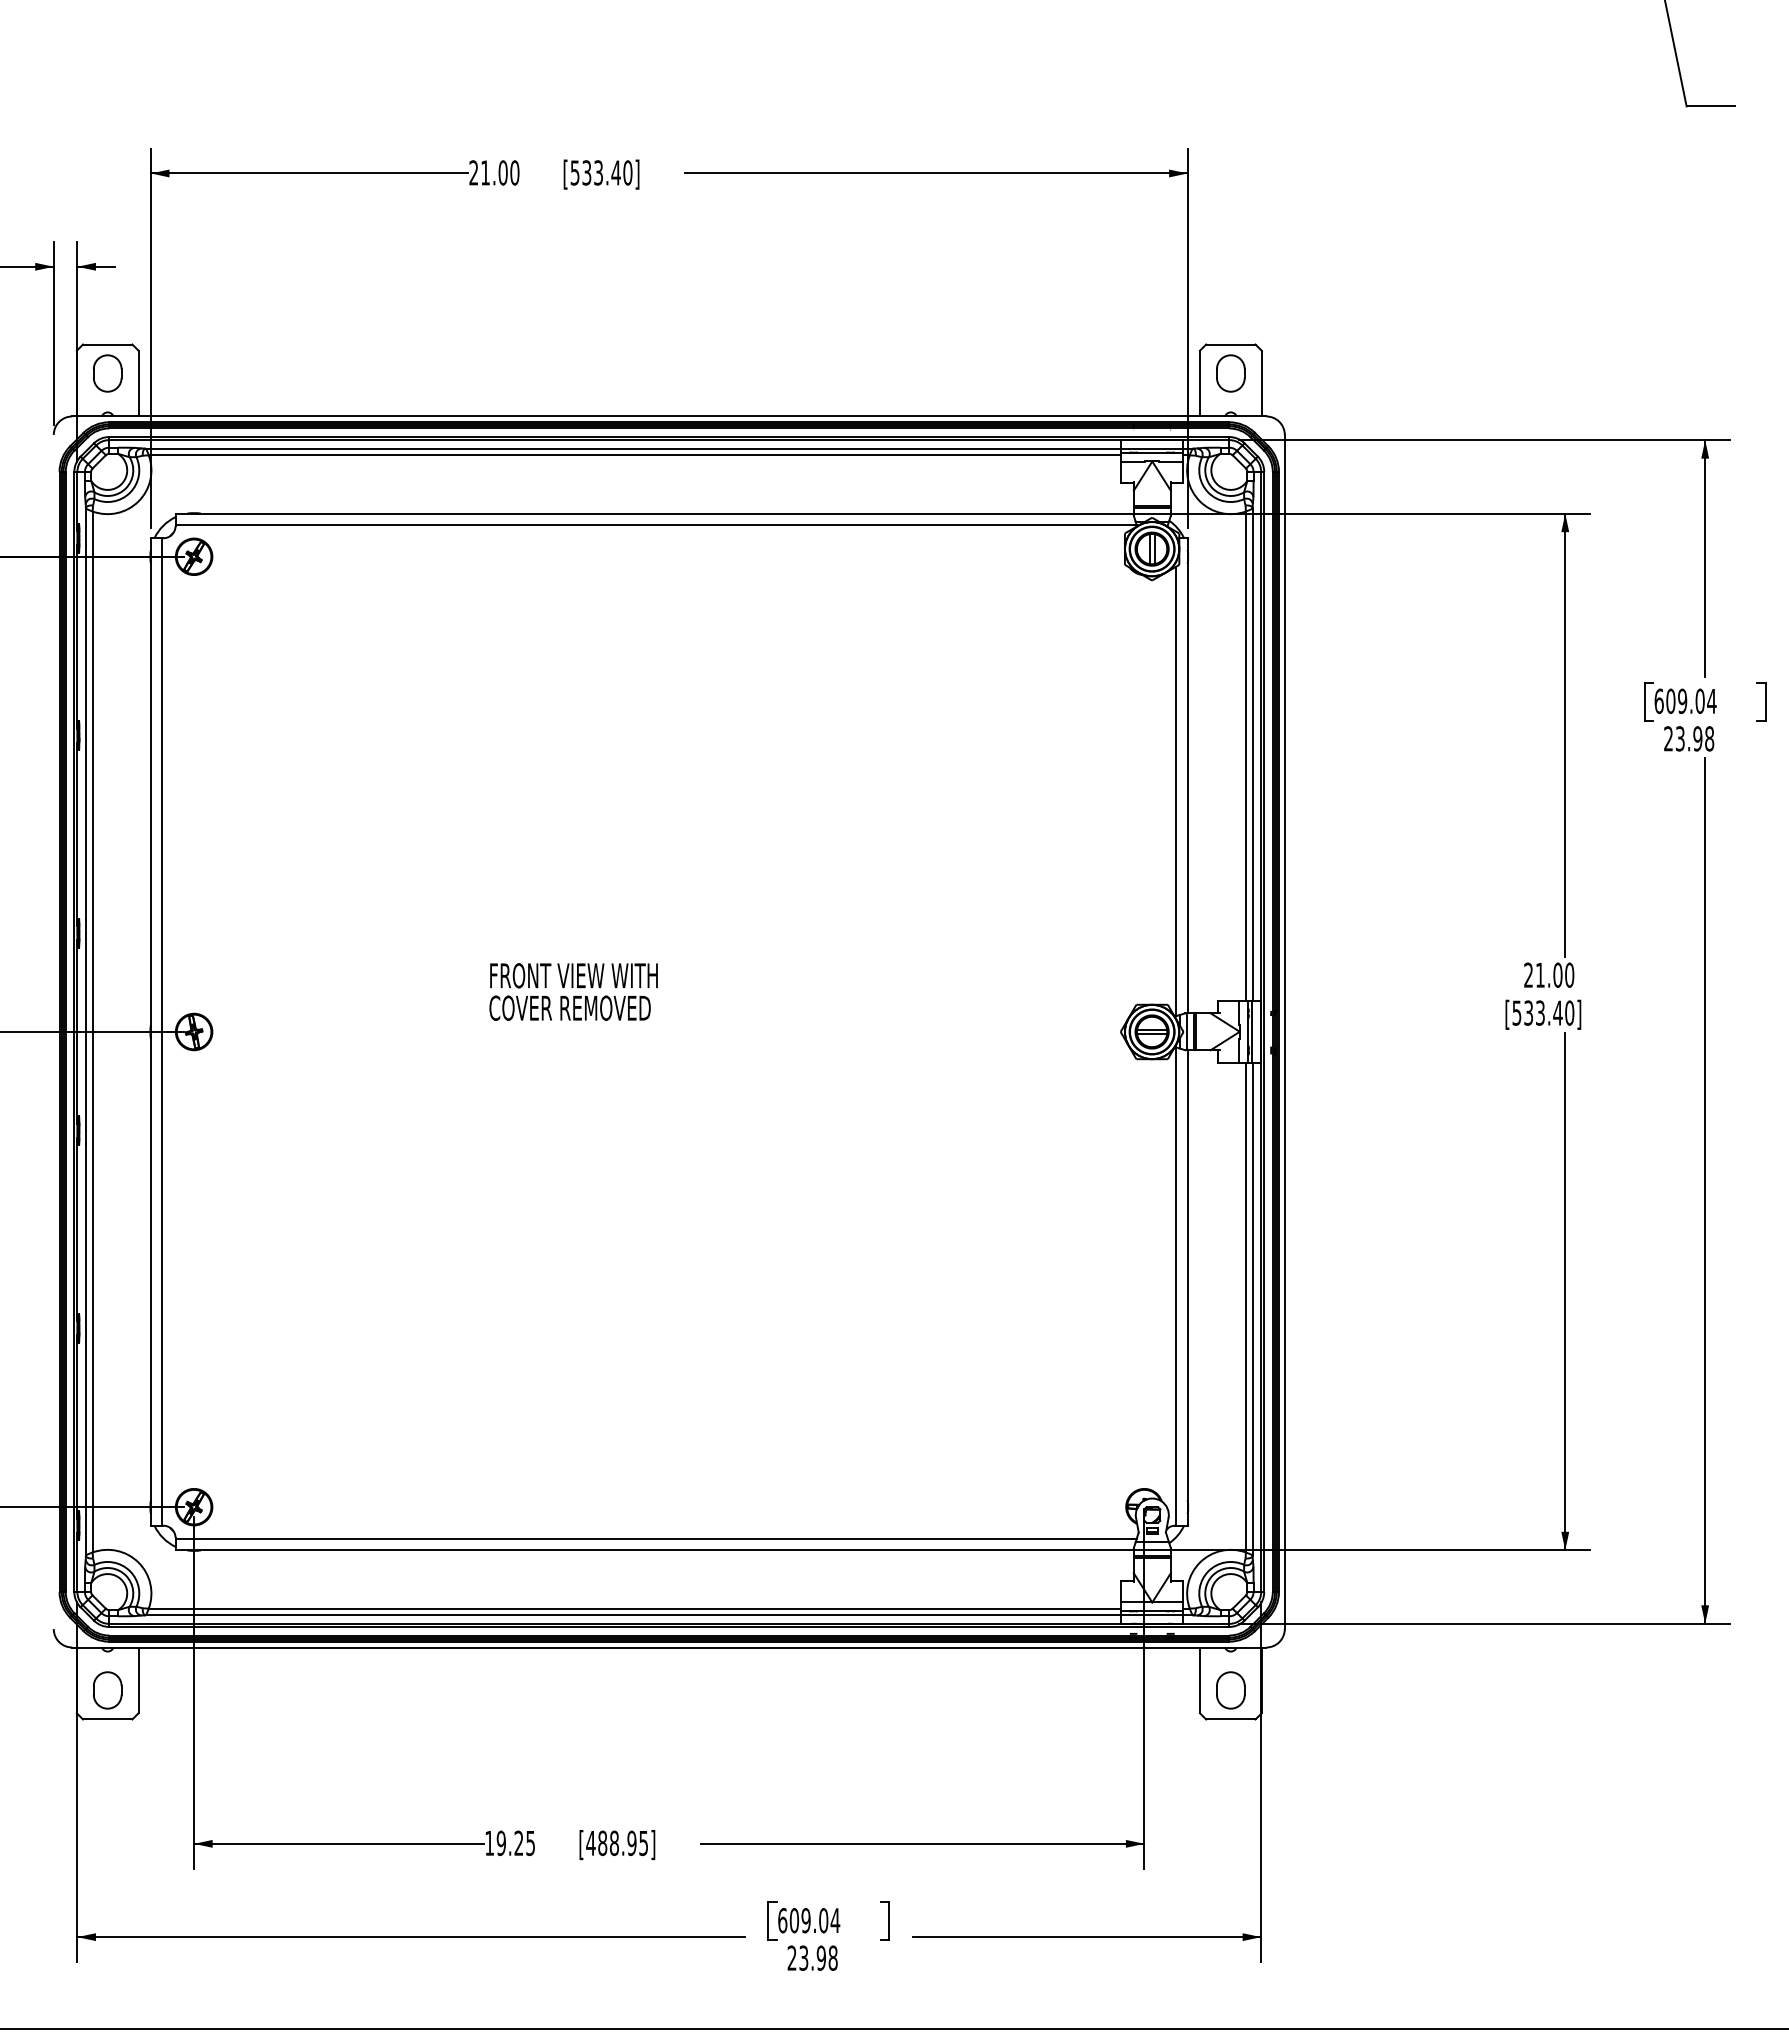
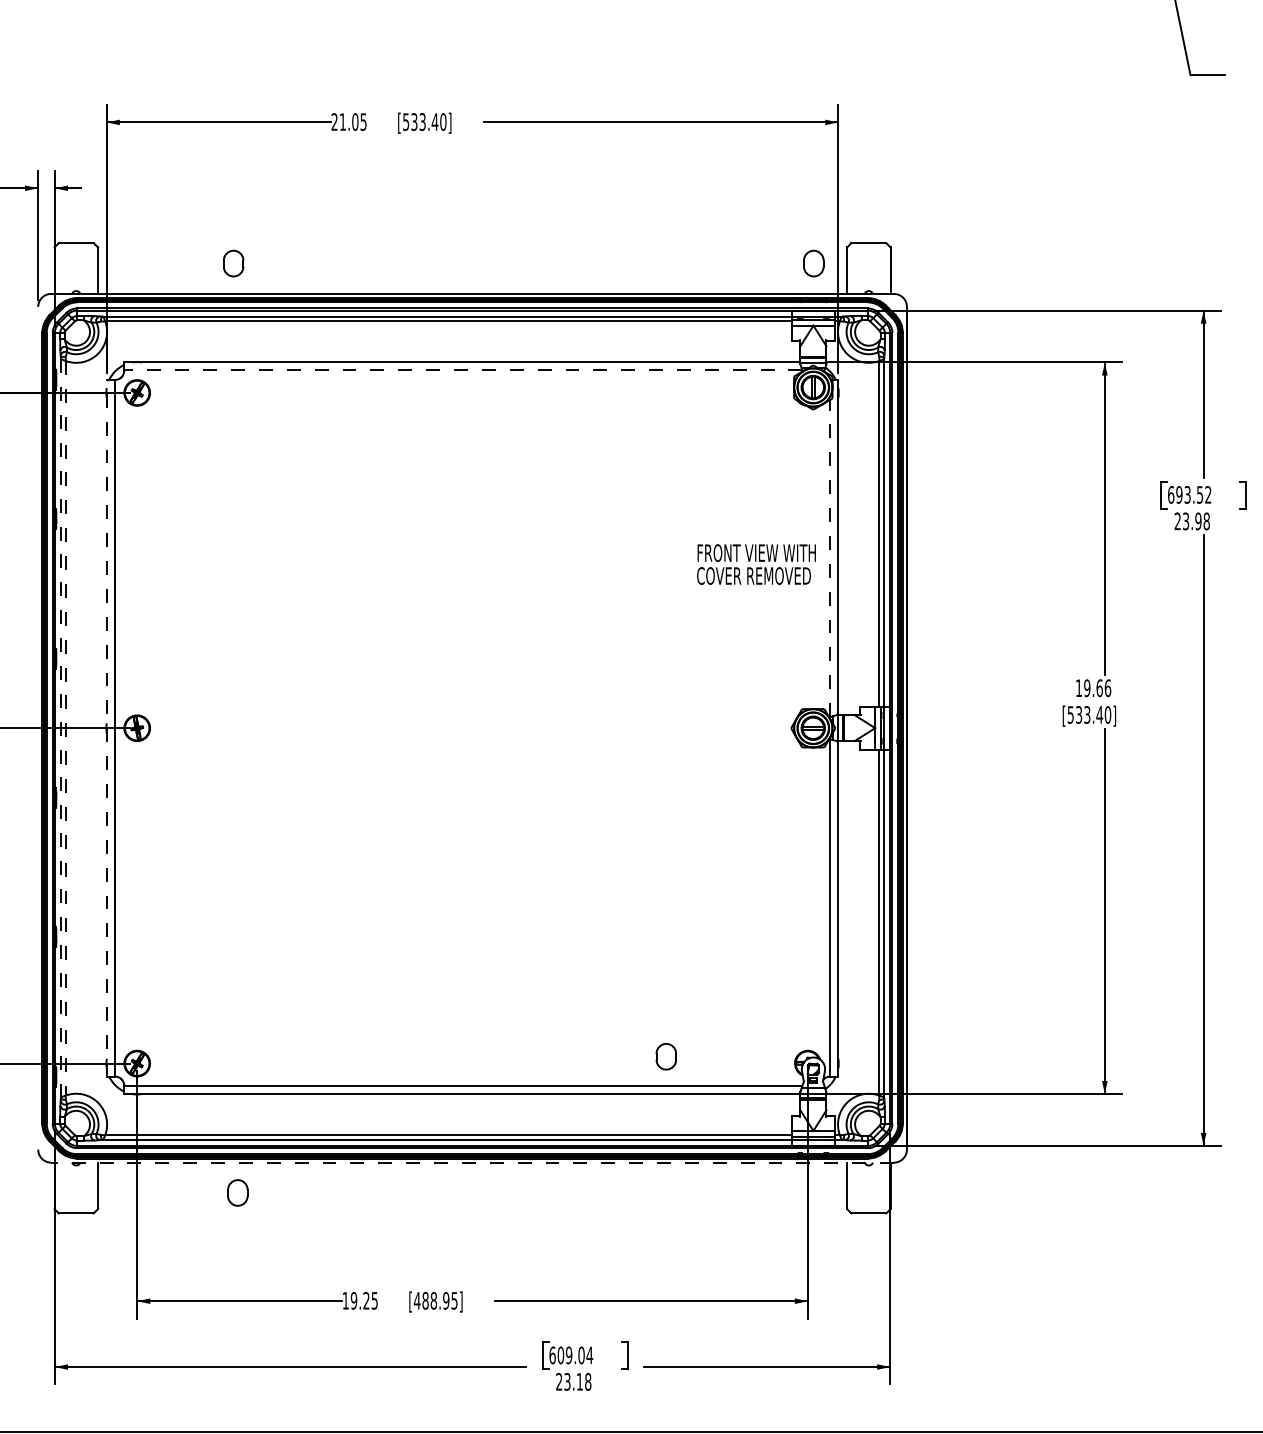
text: (514, 172) -> (363, 121), 21.00 -> 21.05
part: (107, 373) -> (233, 263), moved
part: (1230, 373) -> (813, 263), moved
line: (656, 524) -> (463, 370), solid -> dashed
text: (1691, 701) -> (1193, 495), 609.04 -> 693.52
line: (1176, 791) -> (830, 558), solid -> dashed
text: (1549, 974) -> (1093, 687), 21.00 -> 19.66
text: (573, 991) -> (756, 564), moved
line: (150, 1031) -> (106, 727), solid -> dashed
line: (85, 1032) -> (60, 728), solid -> dashed
line: (92, 1032) -> (65, 728), solid -> dashed
line: (668, 1647) -> (472, 1162), solid -> dashed
part: (107, 1690) -> (237, 1192), moved
part: (1230, 1690) -> (666, 1056), moved
text: (820, 1957) -> (579, 1381), 23.98 -> 23.18

